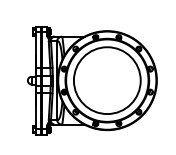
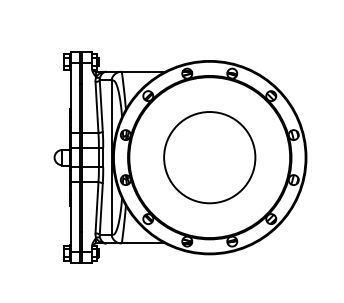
circle: (106, 80) -> (208, 157), size x0.7

